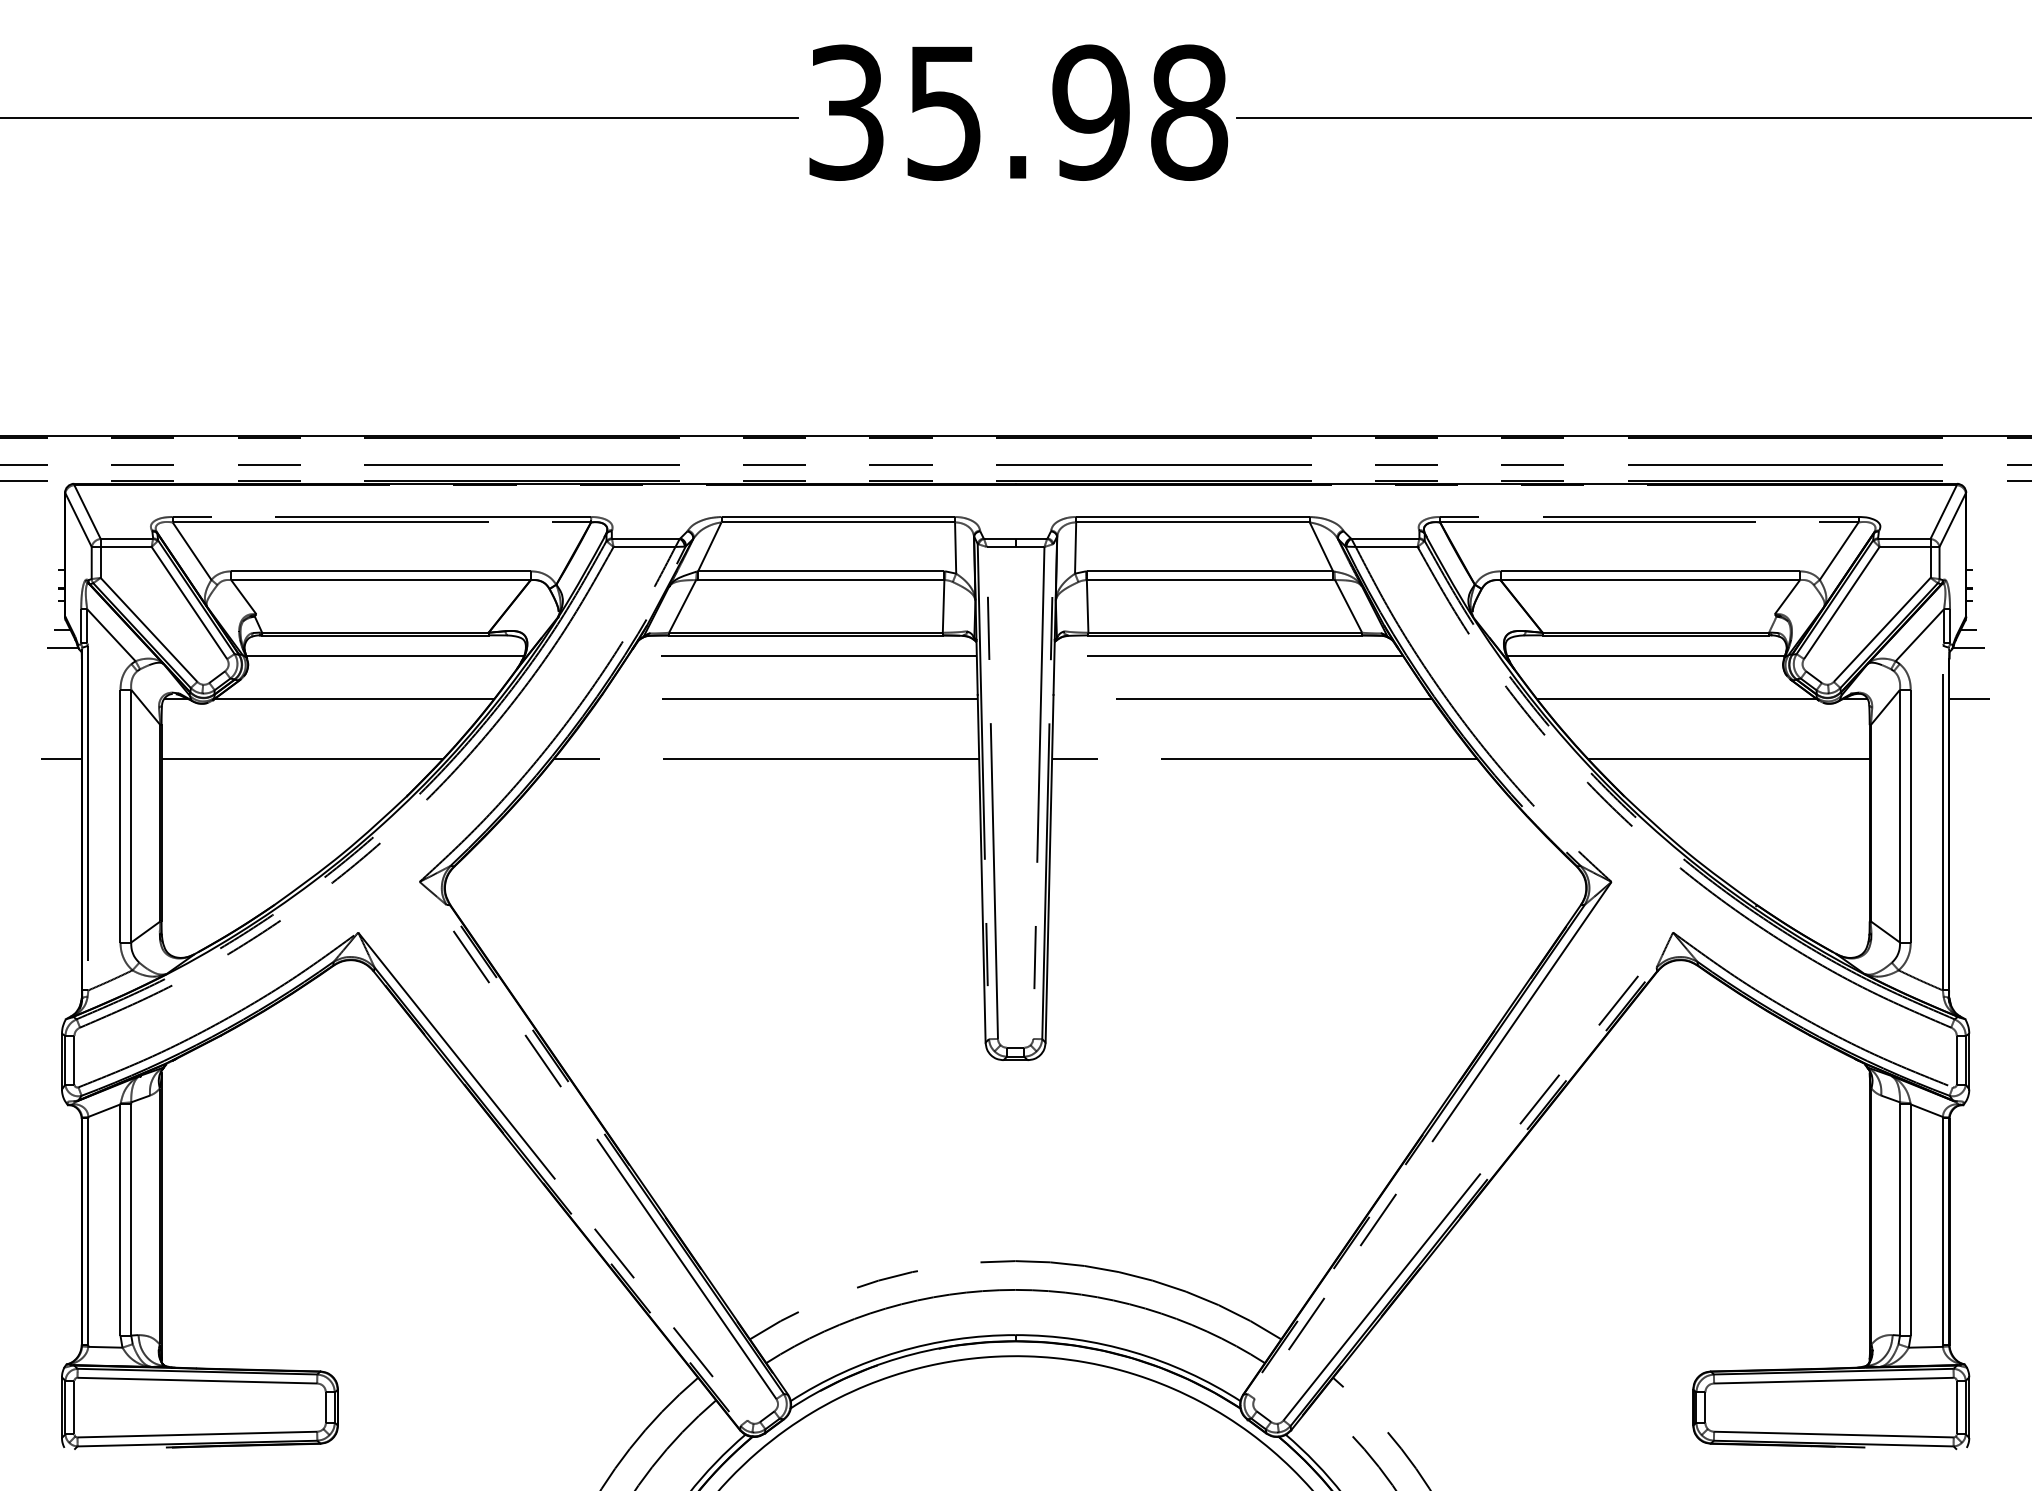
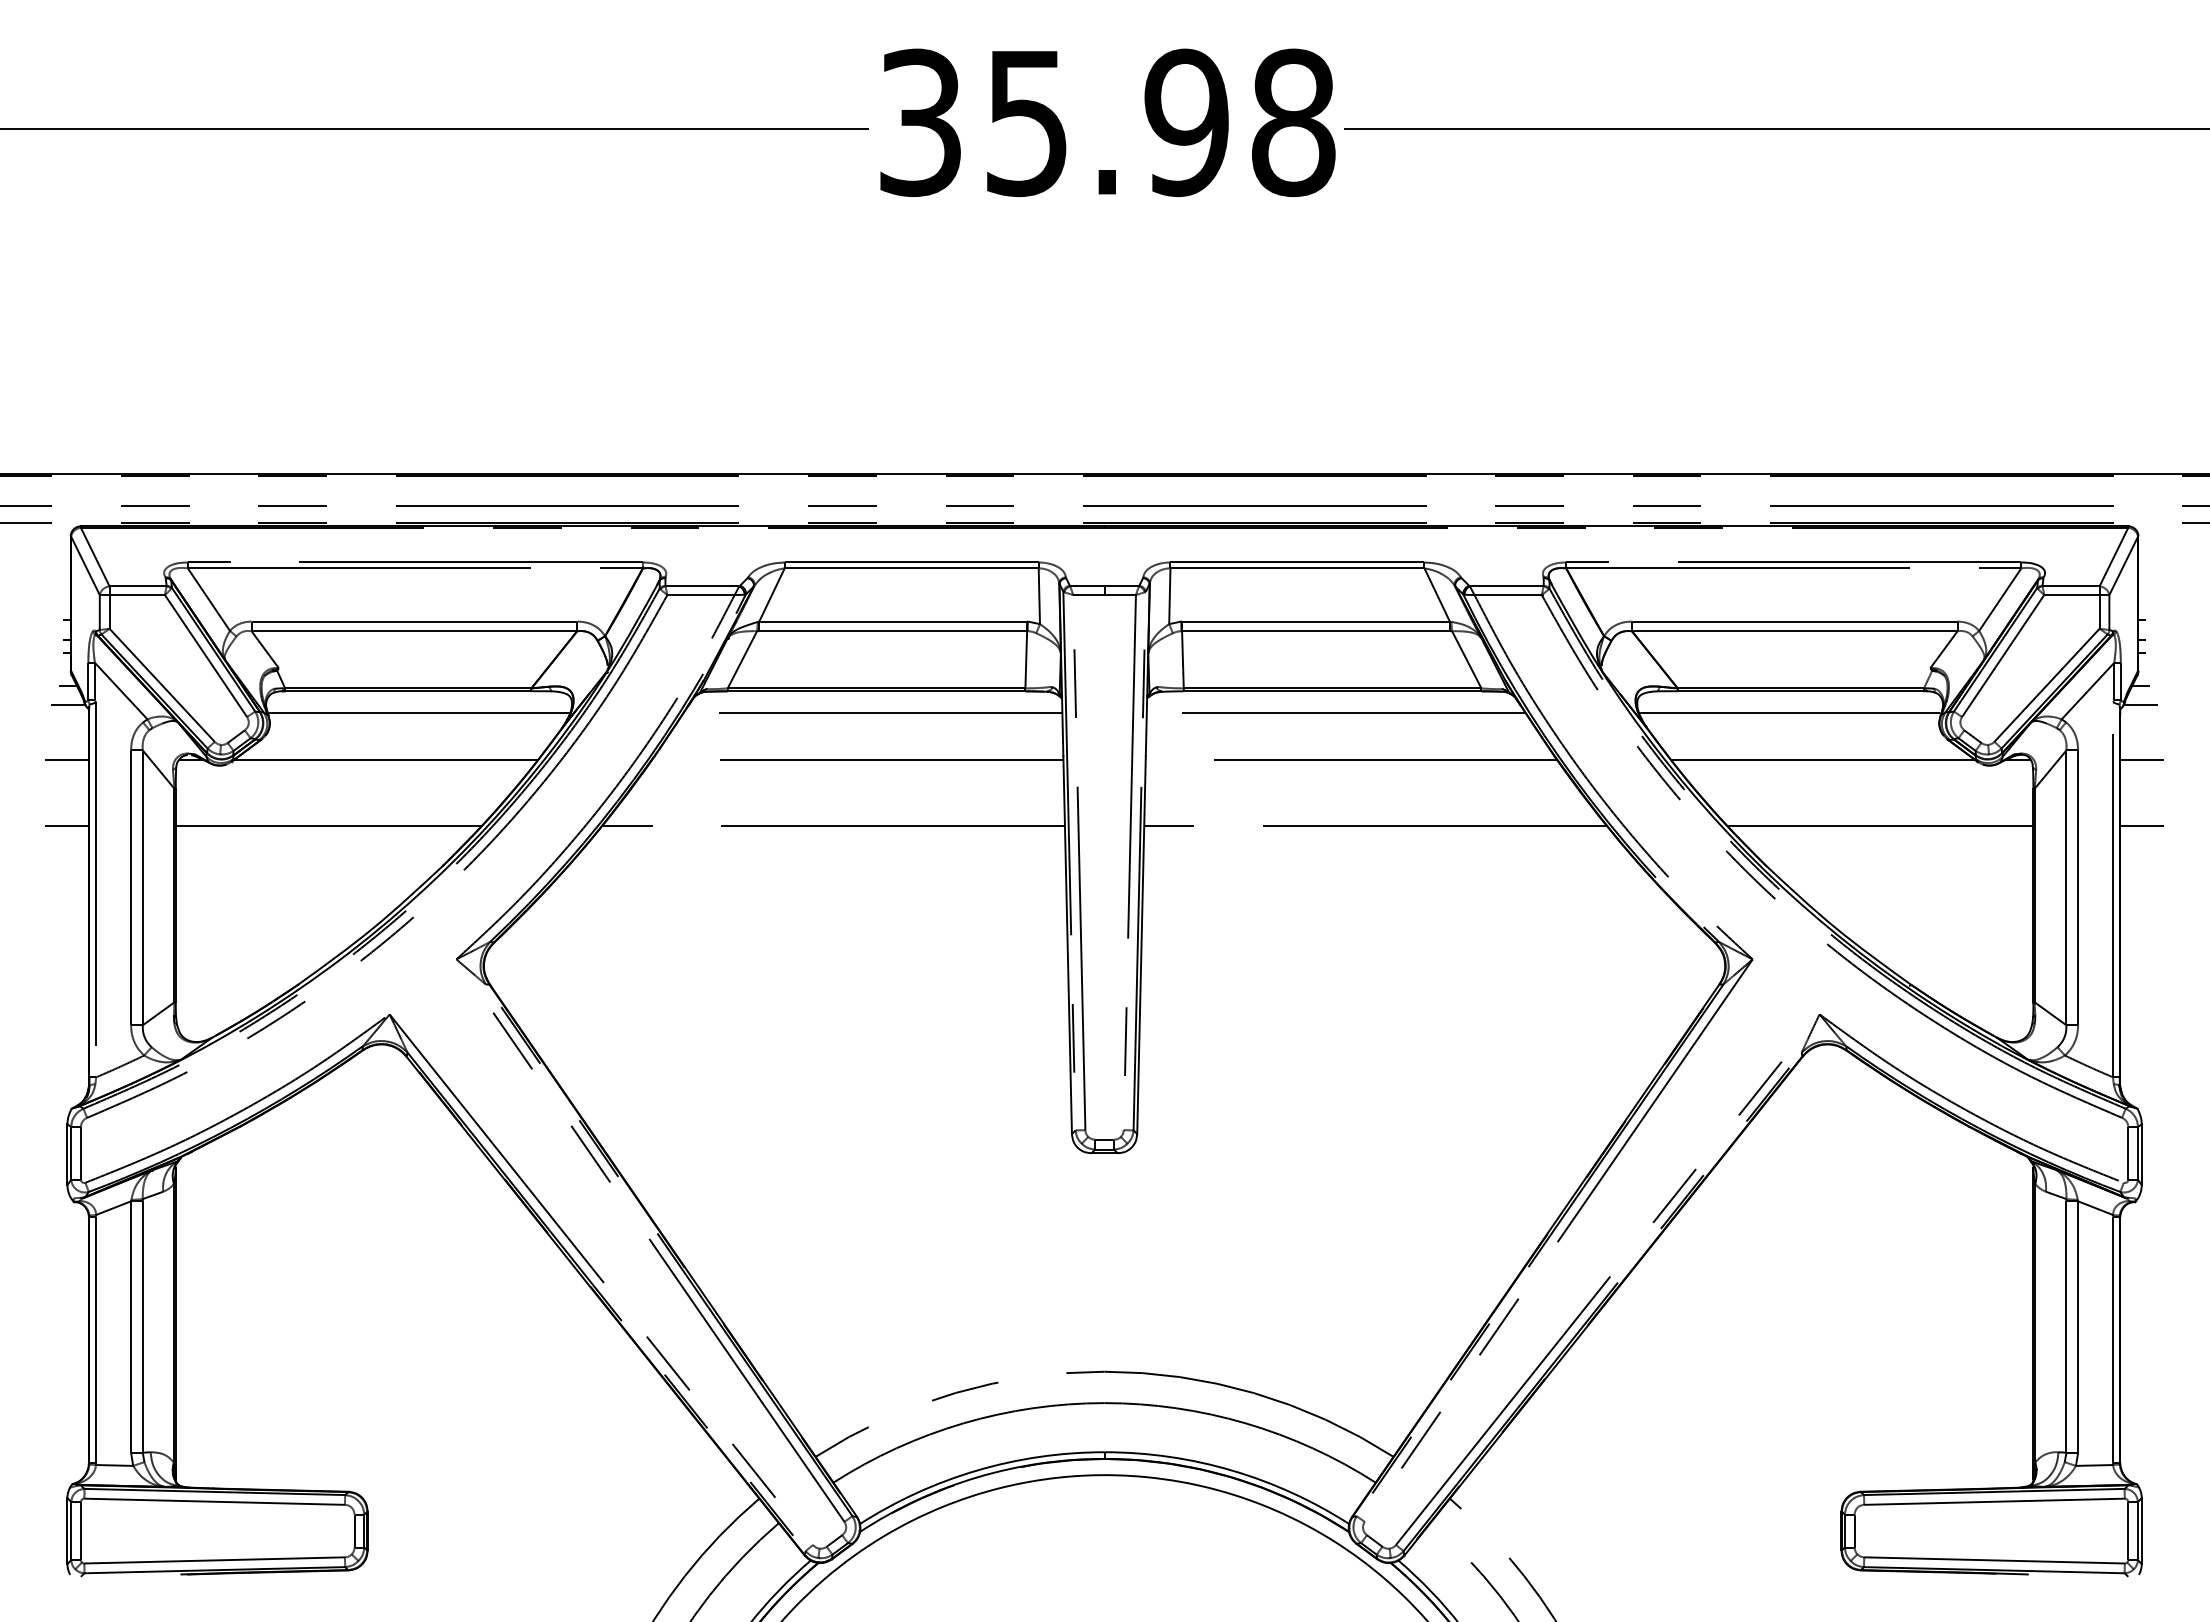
line: (62, 699) -> (67, 760), added
line: (1969, 758) -> (2142, 825), added

